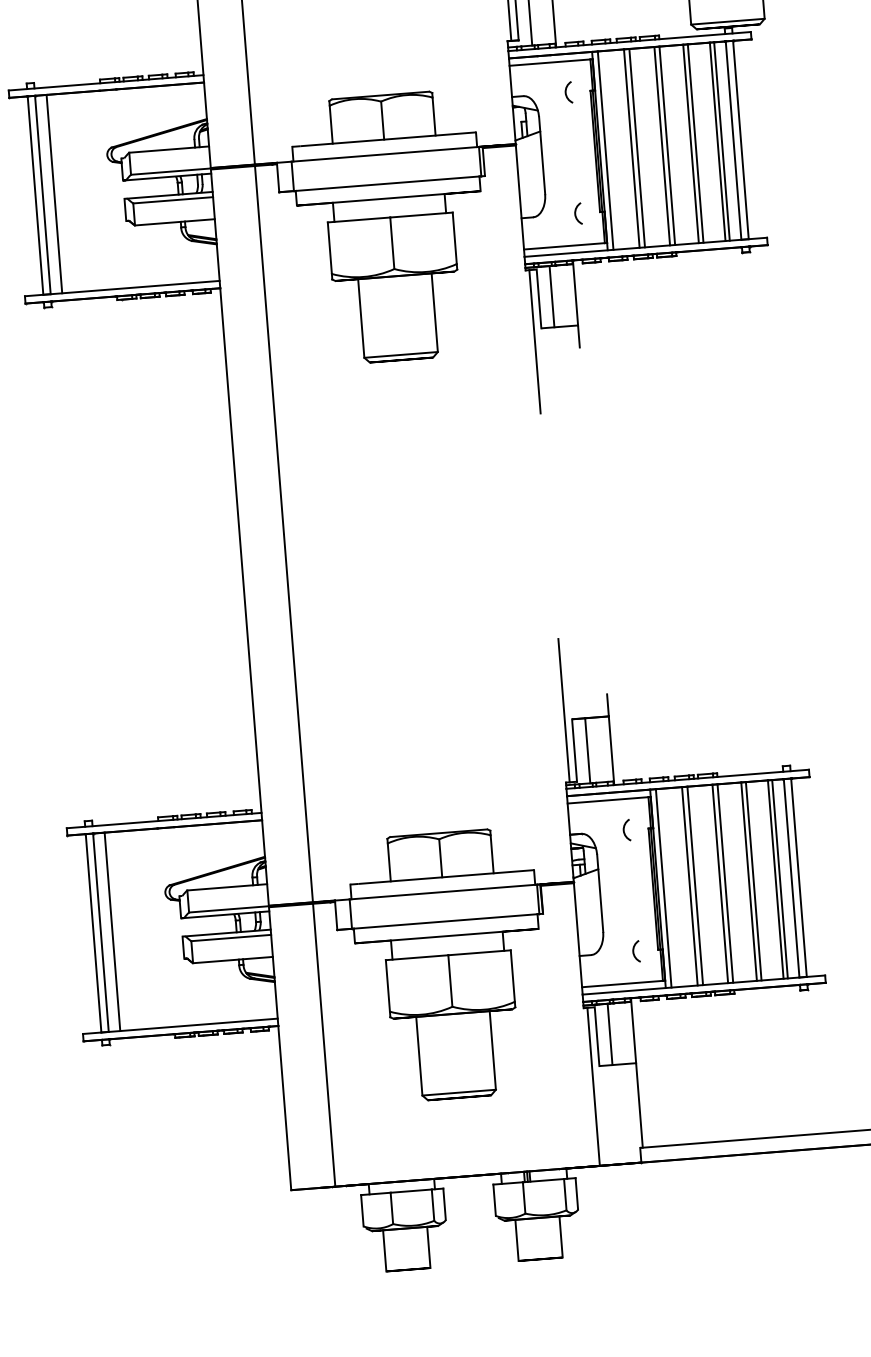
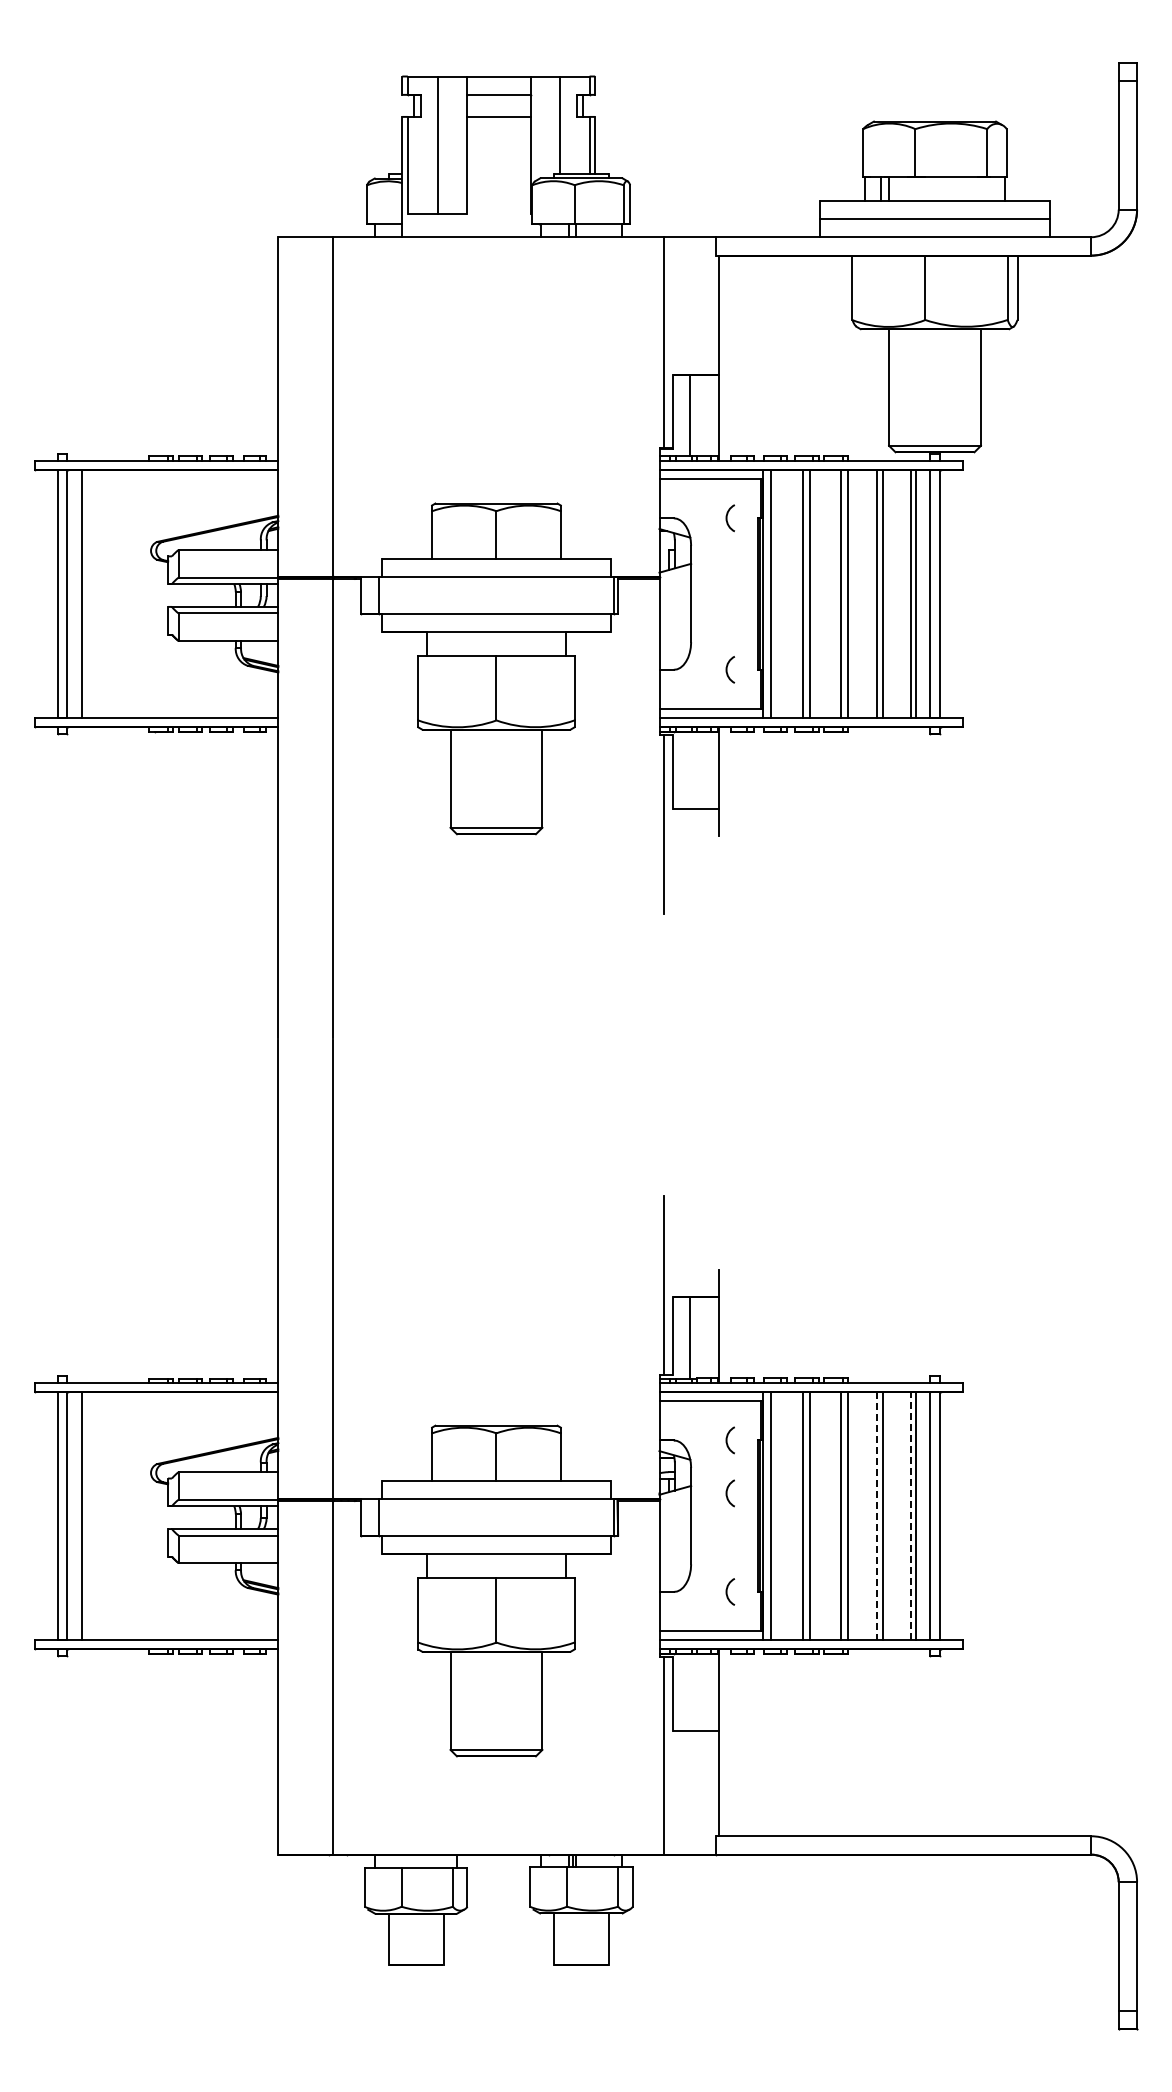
line: (551, 296) -> (689, 769), removed
arc: (627, 872) -> (727, 1493), added
line: (775, 879) -> (910, 1516), solid -> dashed
line: (749, 881) -> (877, 1516), solid -> dashed
line: (609, 1034) -> (689, 1692), removed

